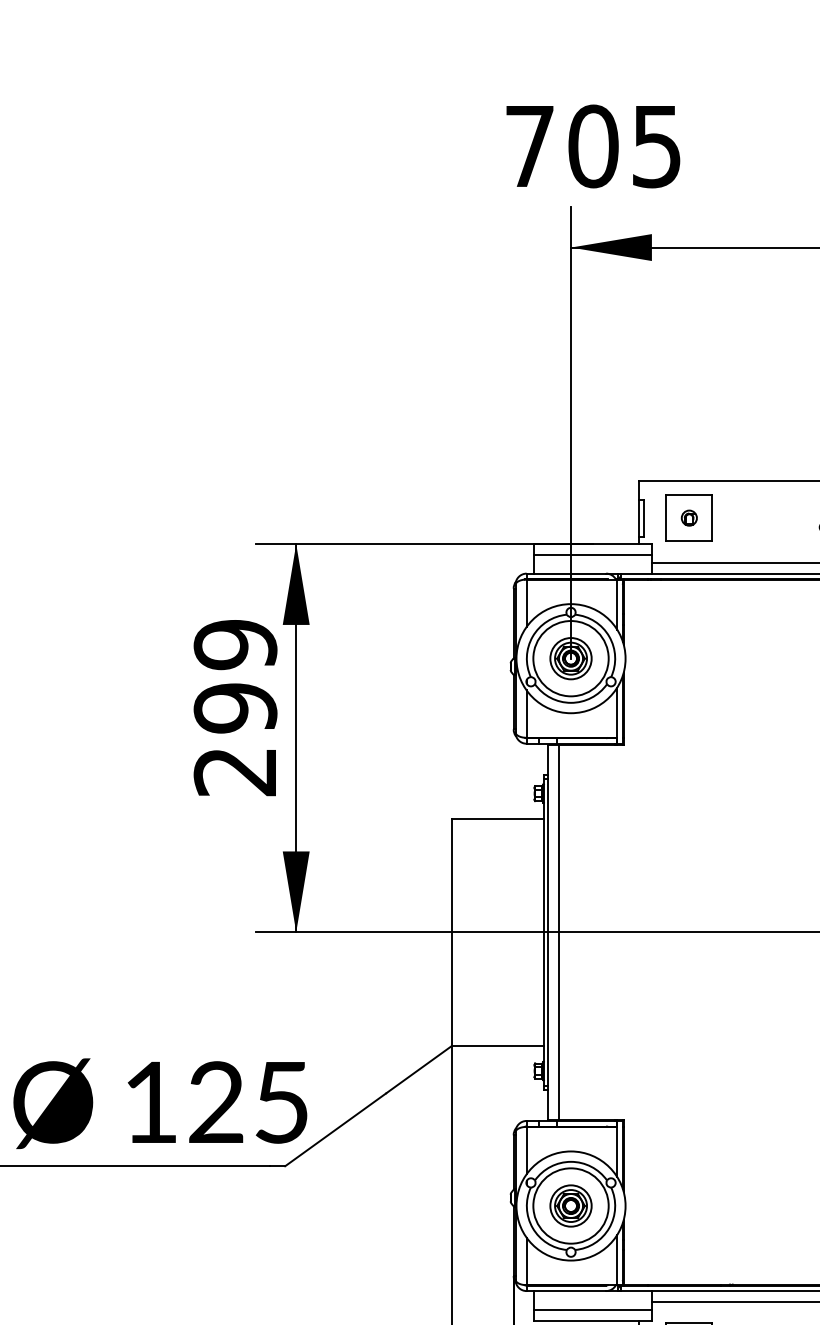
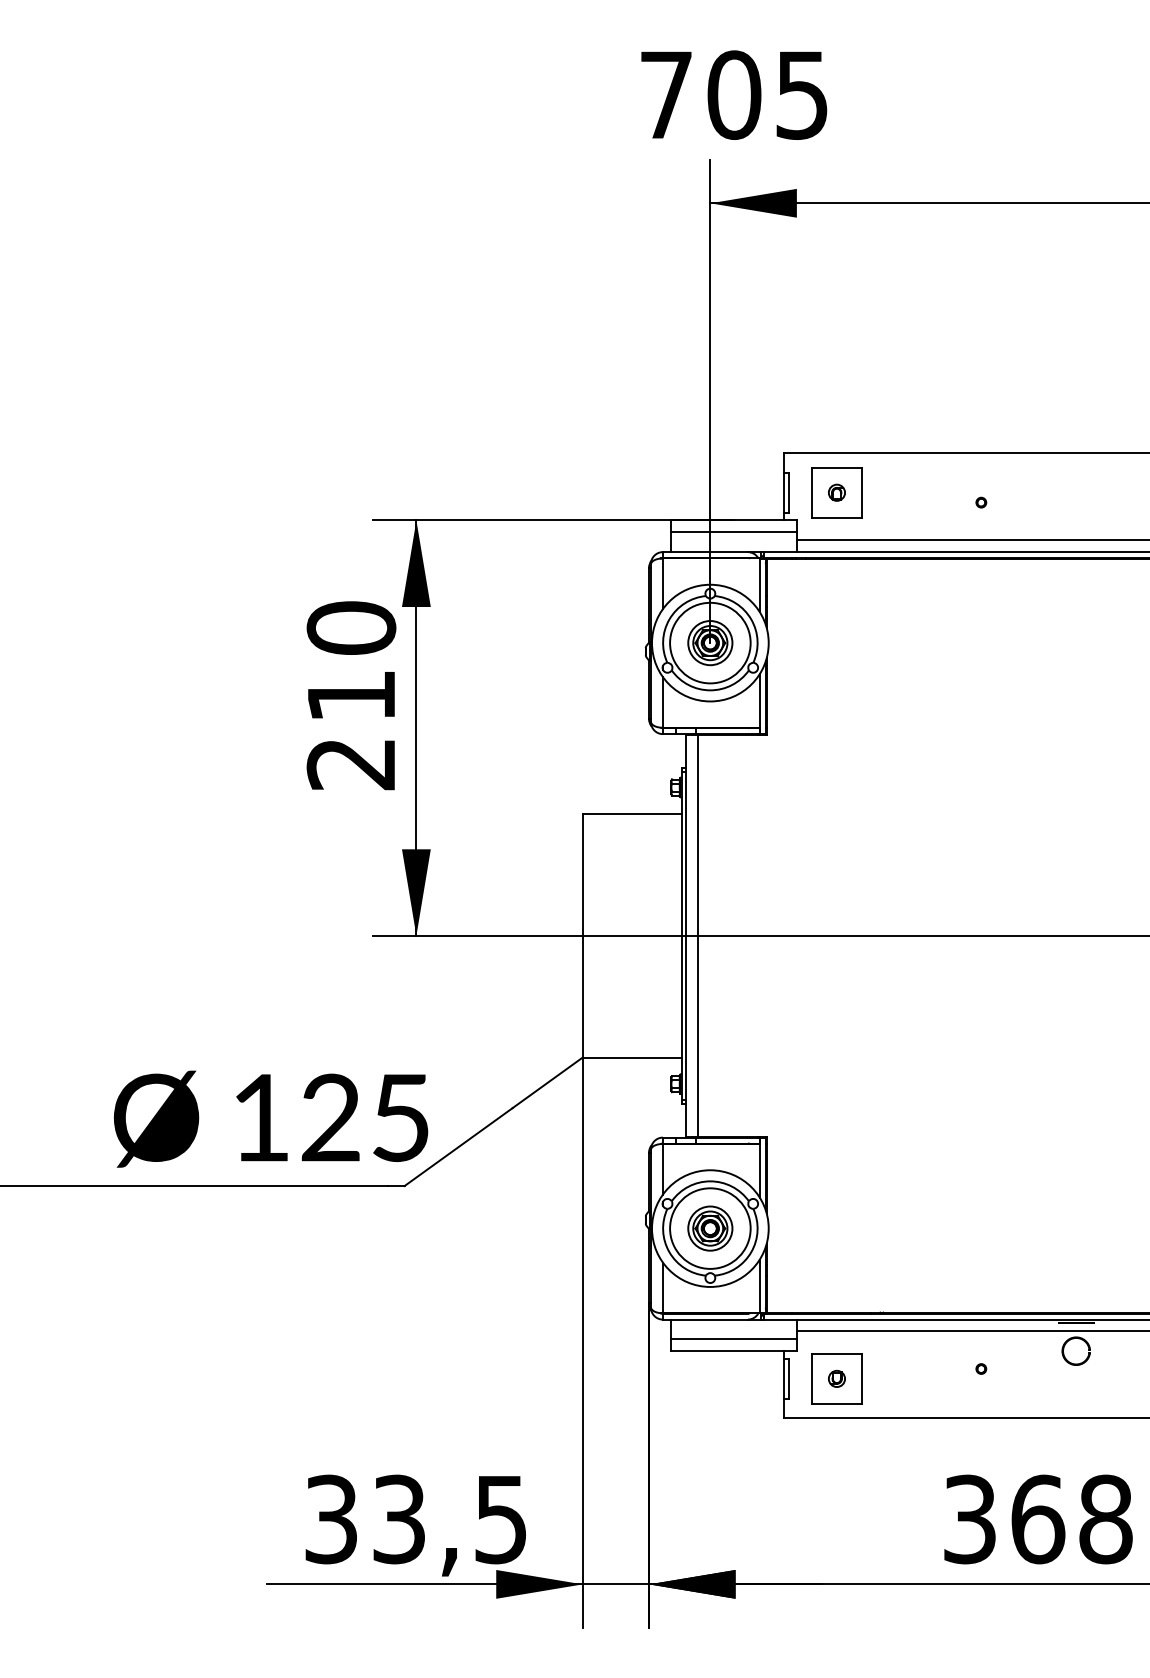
text: (235, 676) -> (351, 662), 299 -> 210

